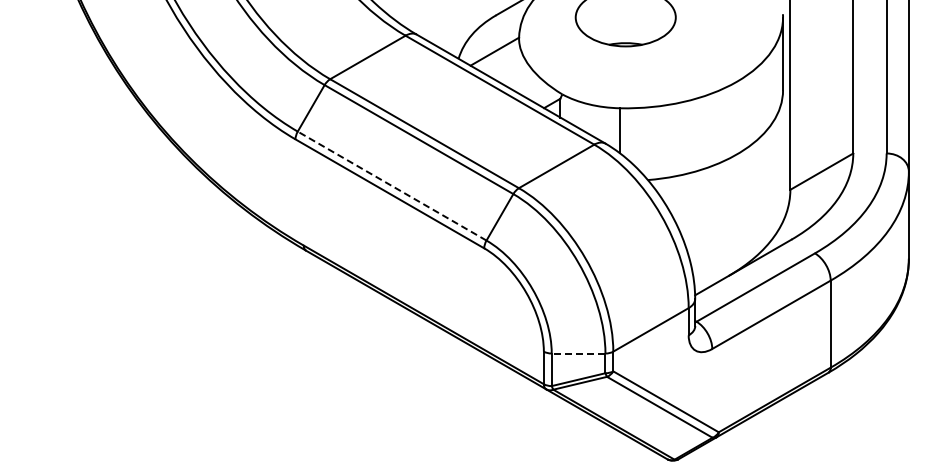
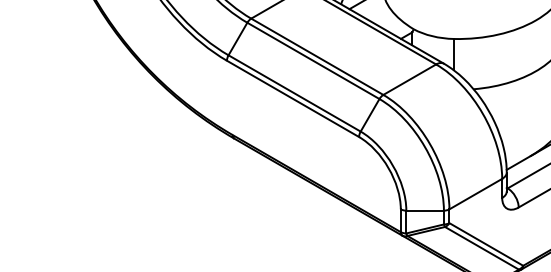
line: (392, 186) -> (294, 93), dashed -> solid
line: (578, 353) -> (425, 210), dashed -> solid

